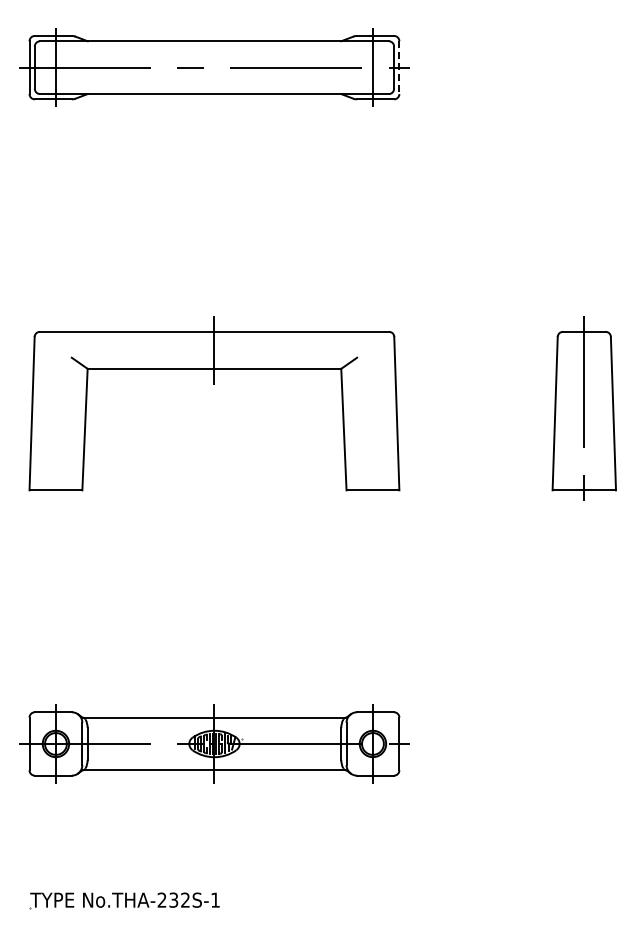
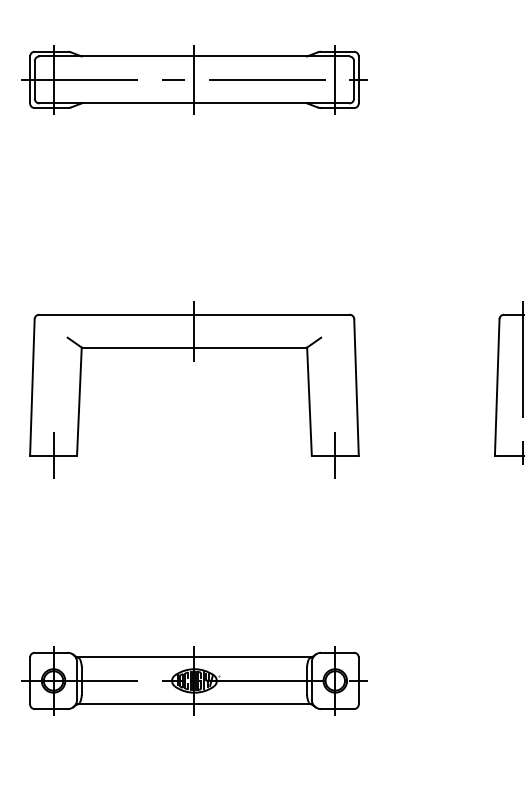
line: (214, 67) -> (194, 79), added
line: (399, 68) -> (358, 80), dashed -> solid
line: (55, 489) -> (53, 454), added
line: (372, 489) -> (334, 454), added

